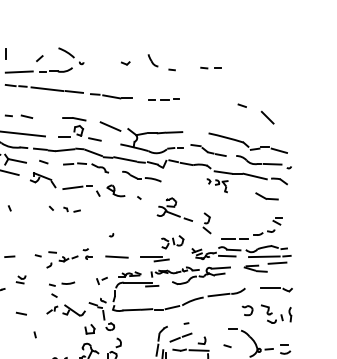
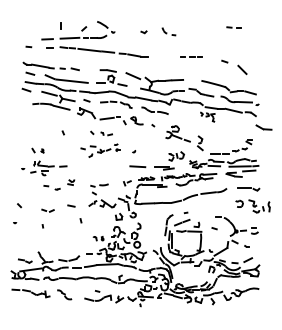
part: (161, 62) -> (168, 31), size x0.7
line: (208, 68) -> (232, 27), moved
line: (164, 98) -> (191, 56), moved
part: (266, 196) -> (263, 127), moved
part: (63, 258) -> (100, 150), moved
part: (266, 314) -> (252, 206), moved

